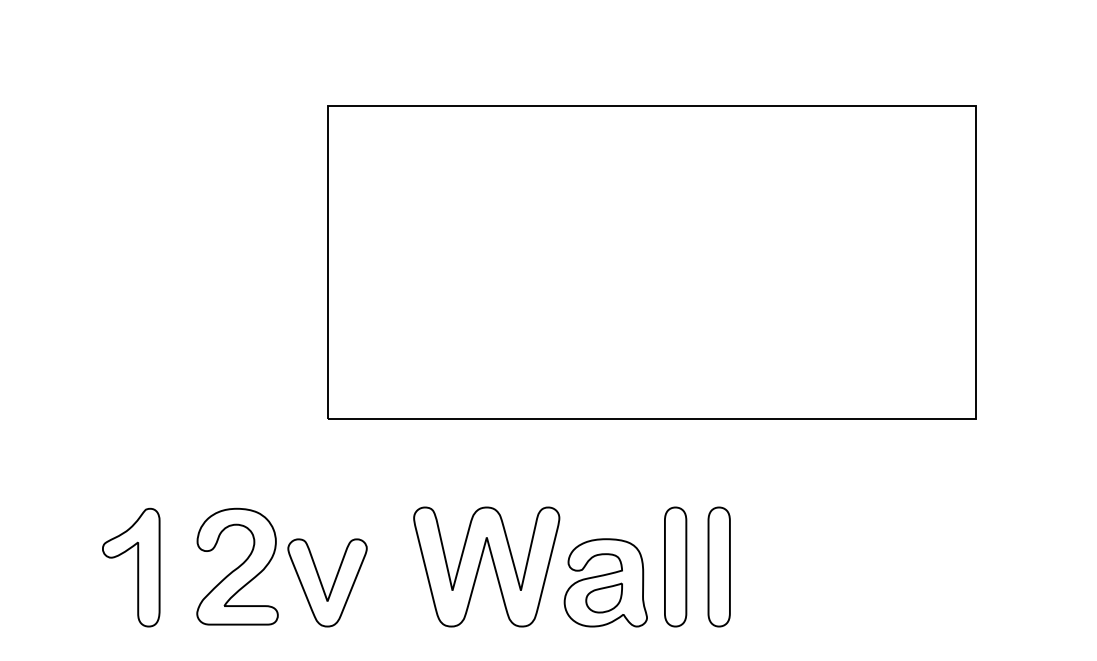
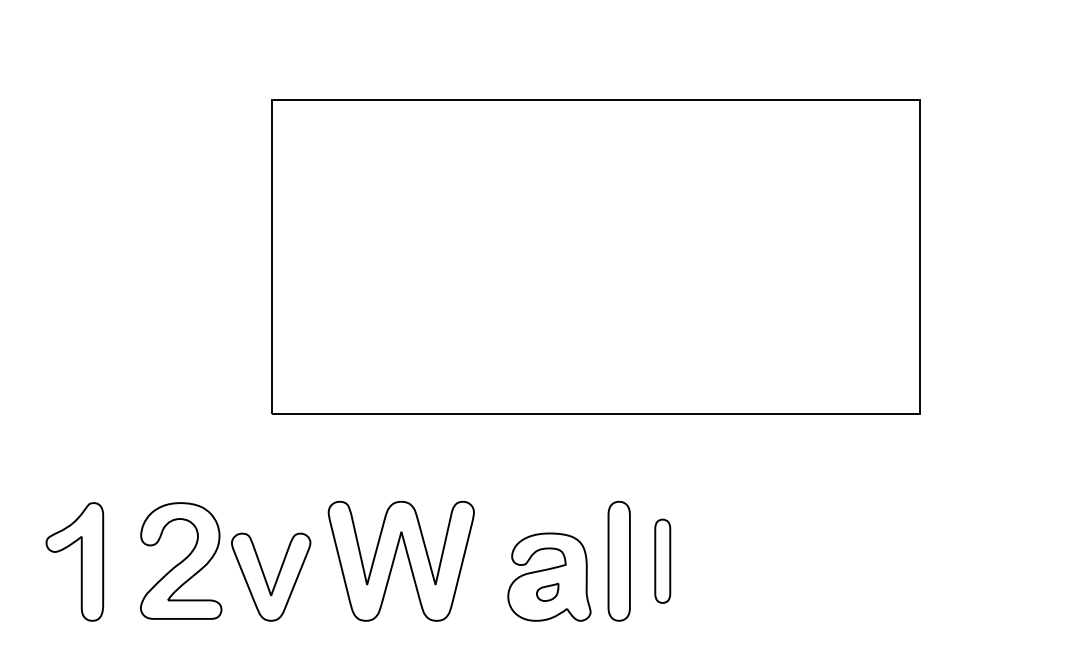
part: (480, 565) -> (395, 559), moved
part: (718, 566) -> (662, 560), size x0.7
part: (603, 597) -> (547, 591), size x0.6

